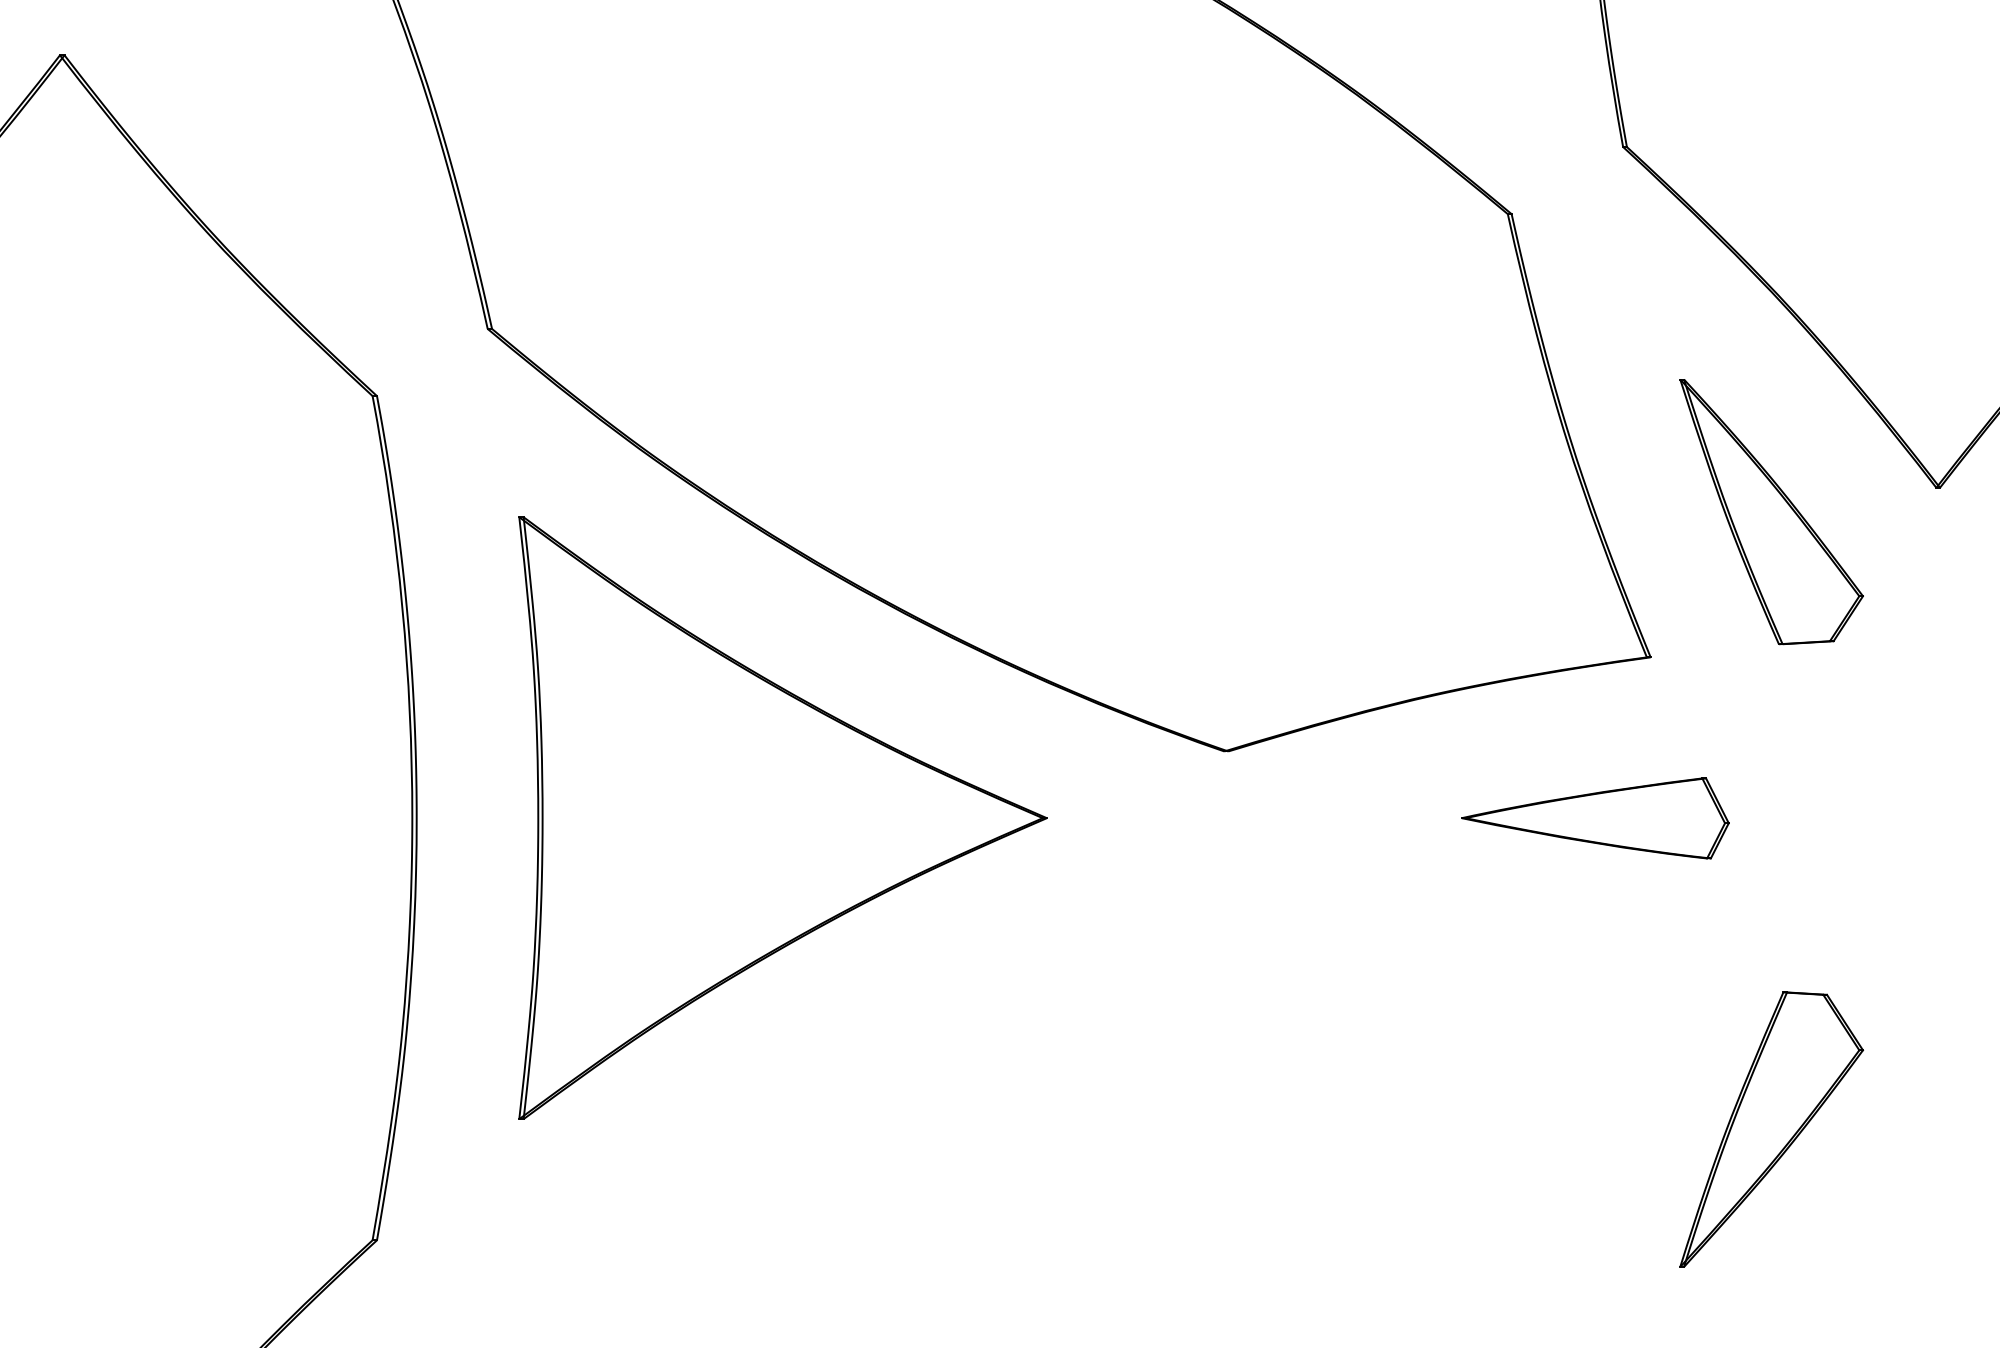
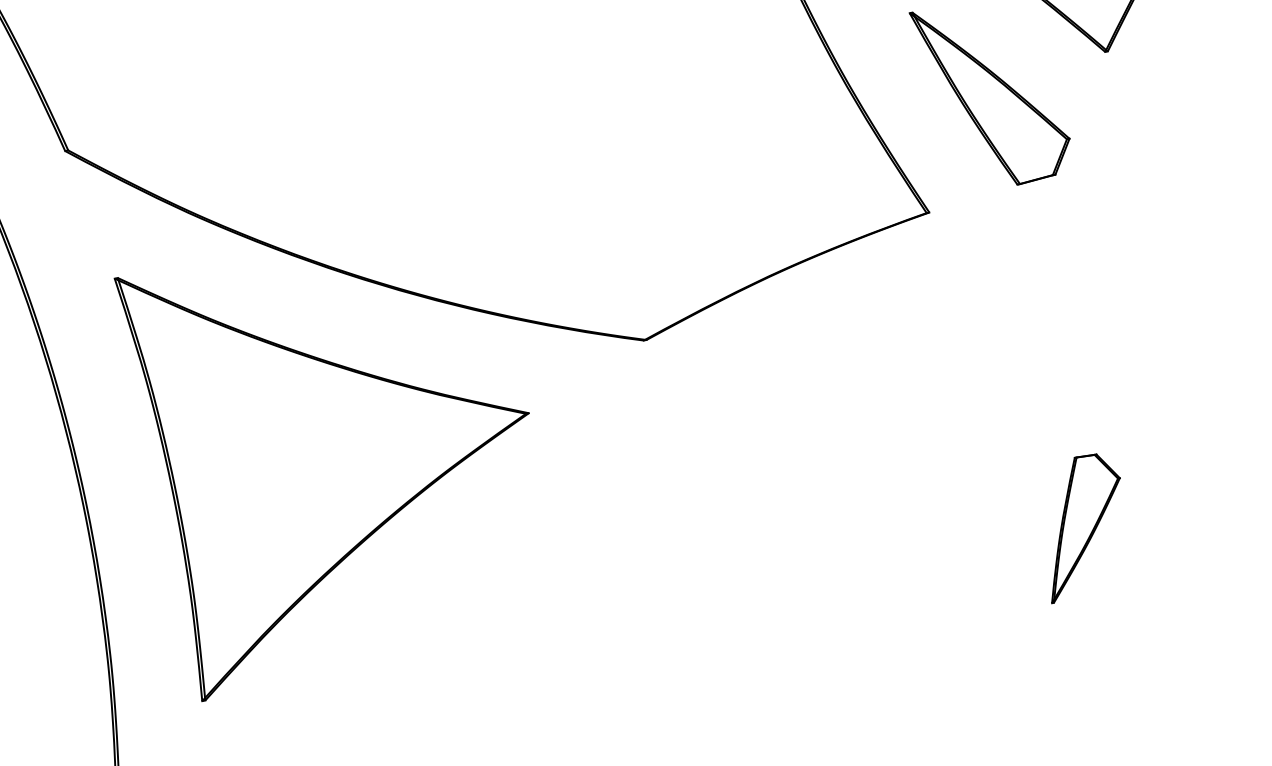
part: (1595, 818) -> (914, 333), removed
part: (1771, 1129) -> (1082, 526), size x0.7

